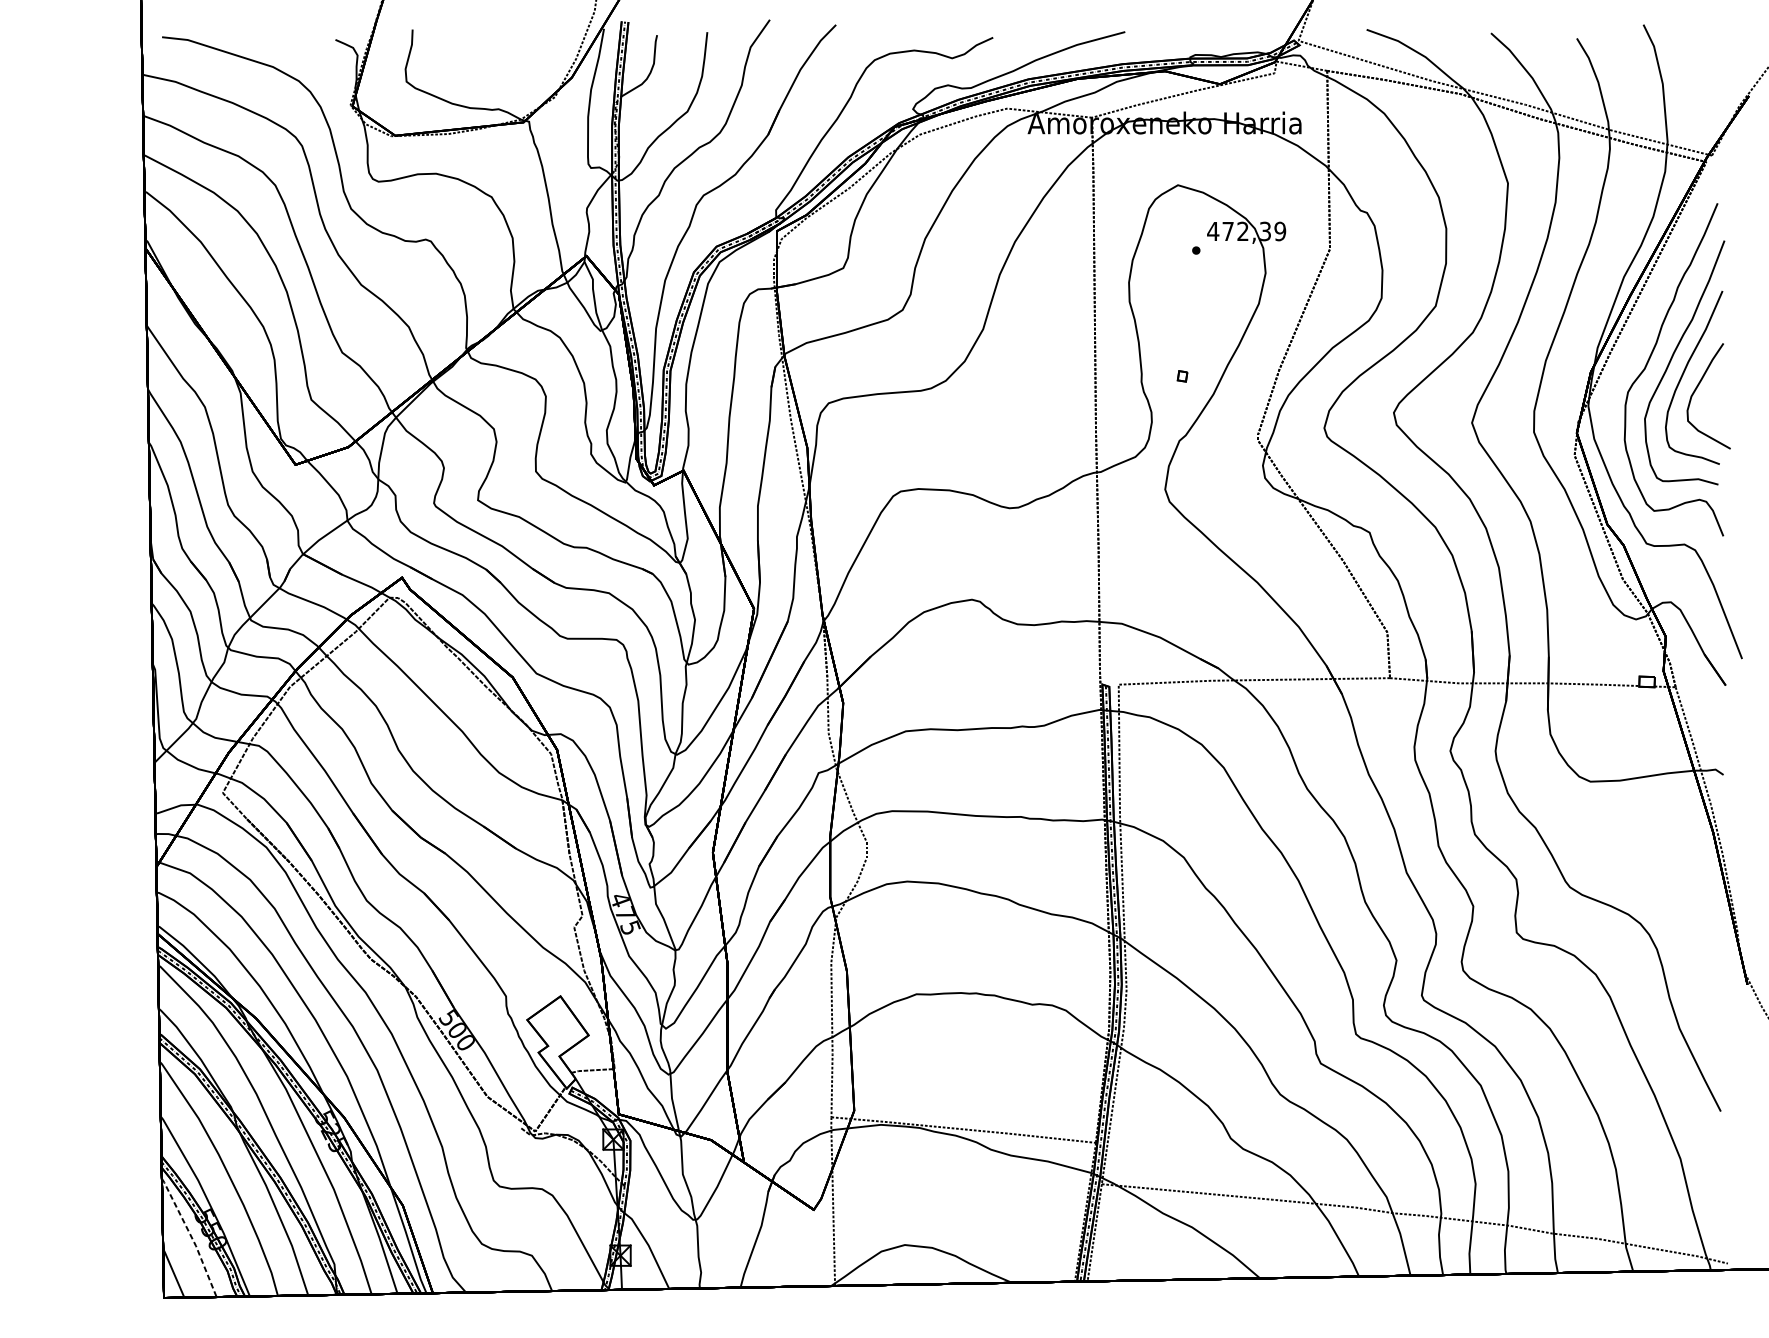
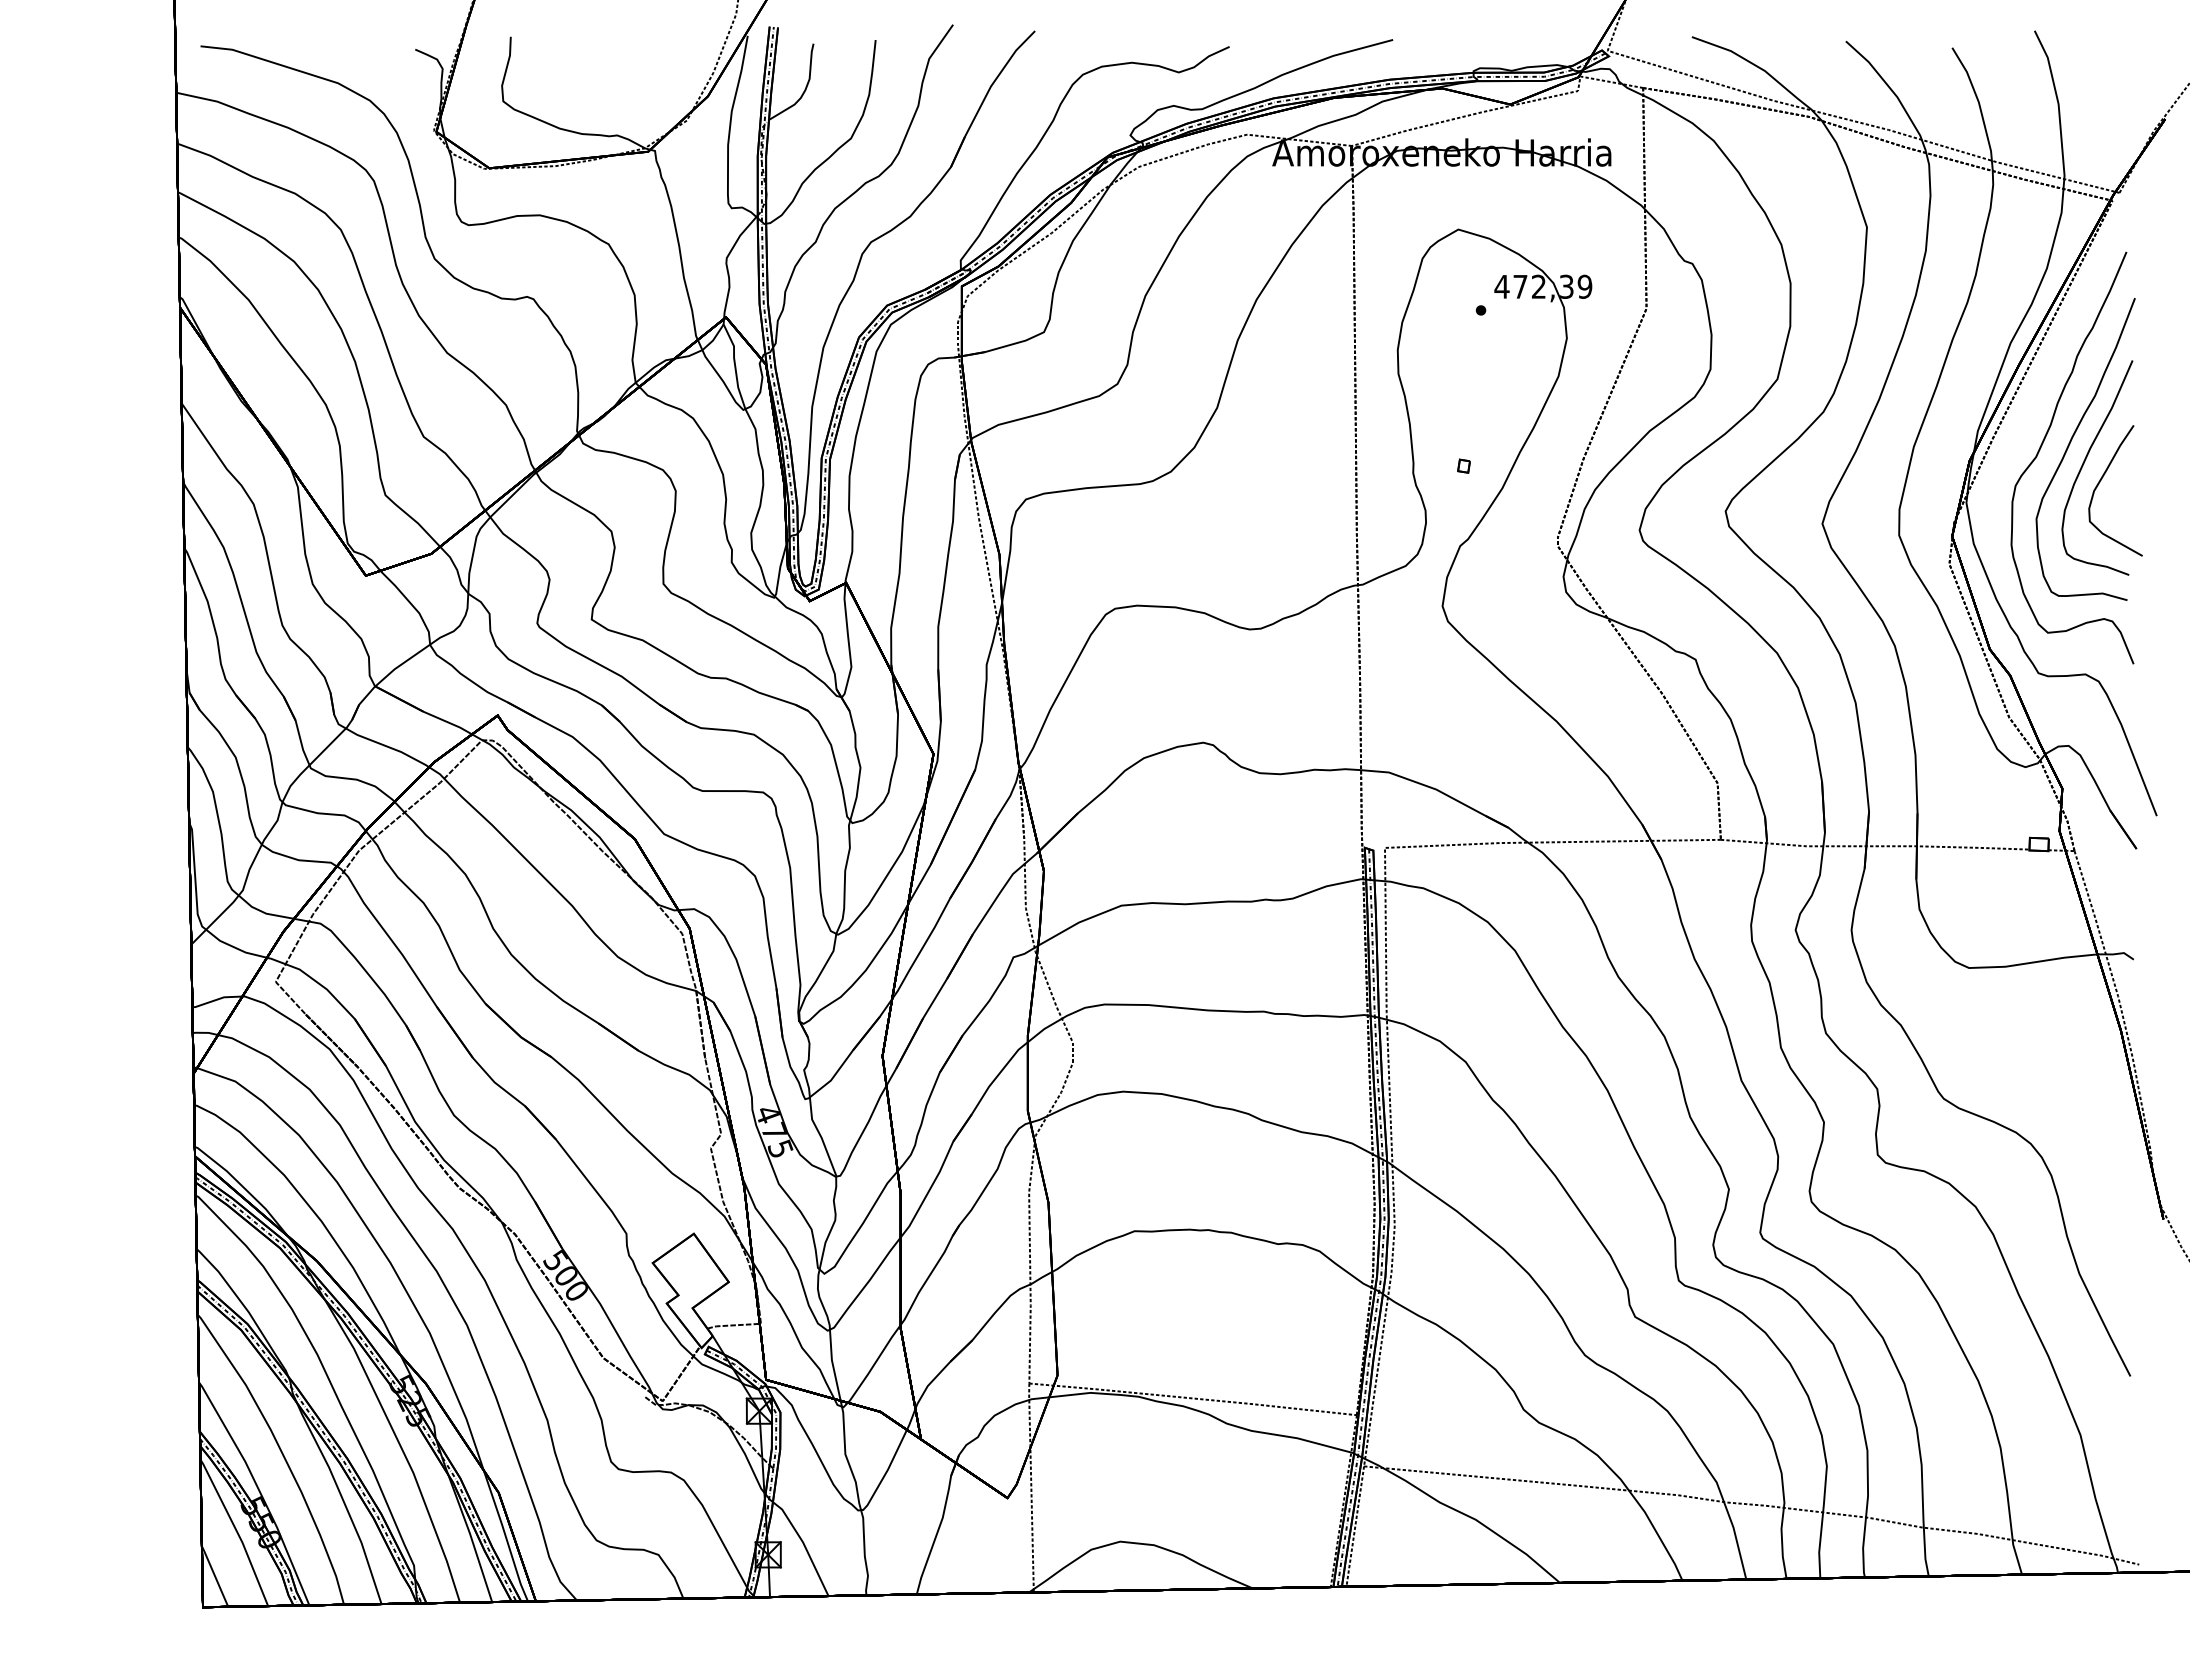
line: (191, 1237) -> (237, 1532), dashed -> solid

